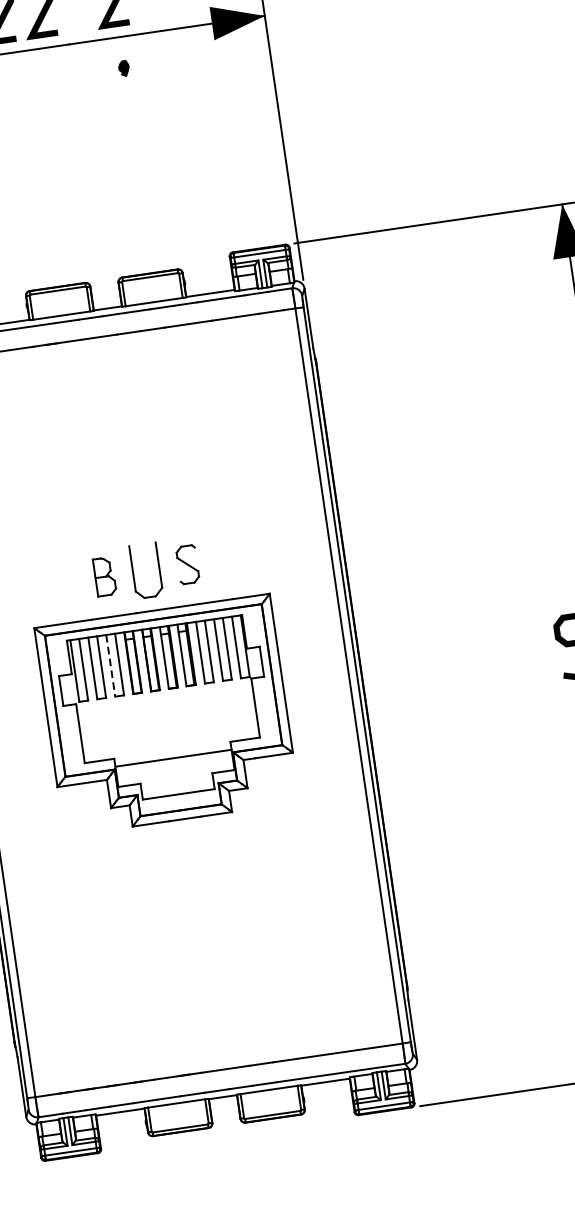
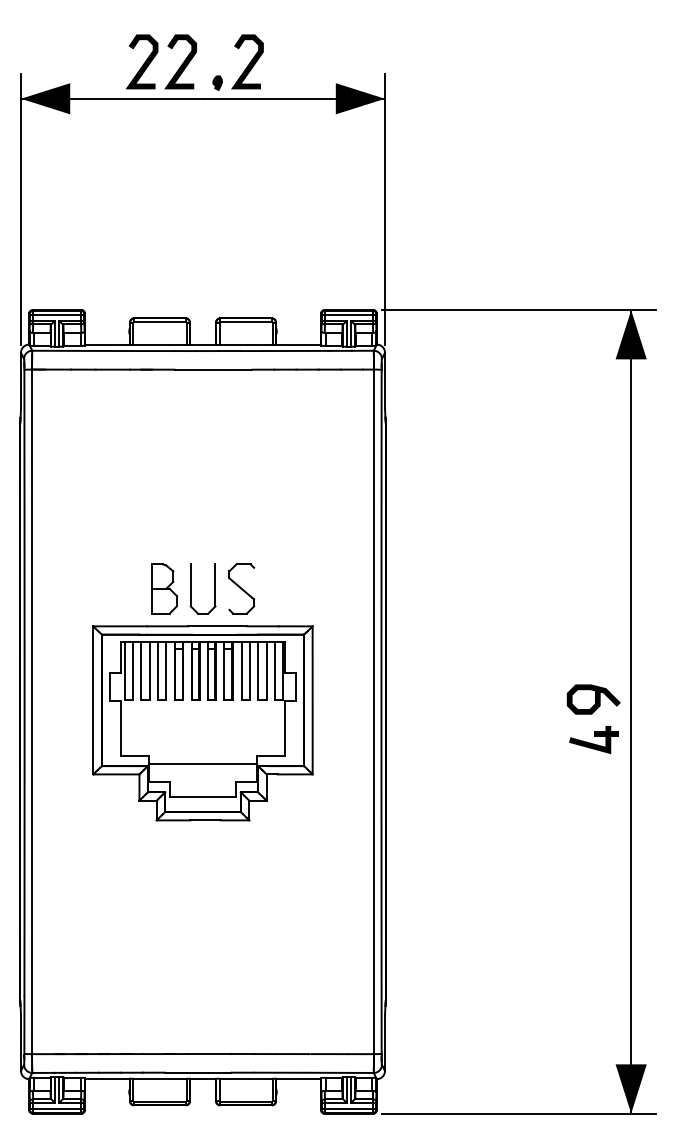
part: (123, 68) -> (217, 82), moved
part: (187, 564) -> (241, 588), size x1.43
part: (104, 576) -> (164, 588), size x1.43
line: (111, 665) -> (158, 670), dashed -> solid

